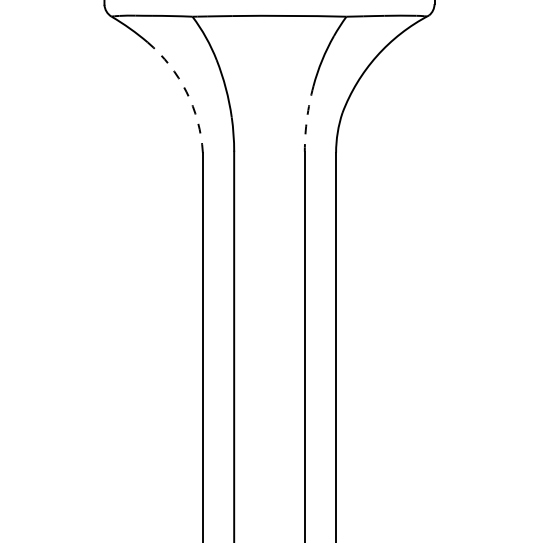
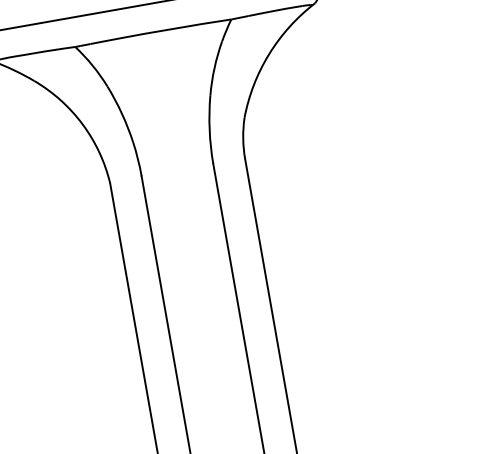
arc: (186, 91) -> (82, 123), dashed -> solid
arc: (307, 118) -> (210, 129), dashed -> solid

